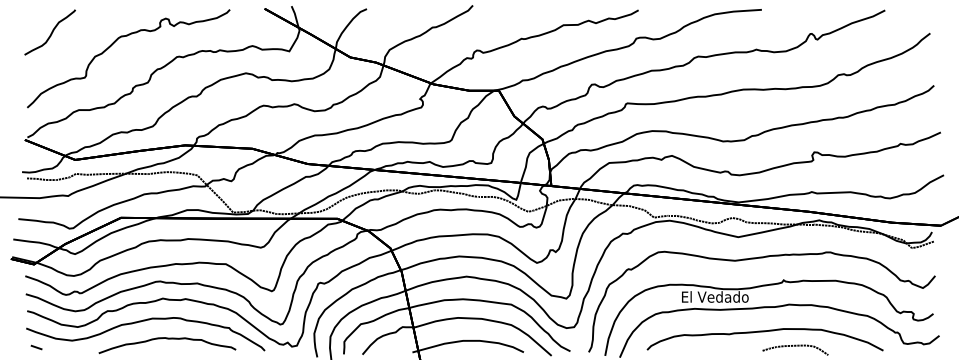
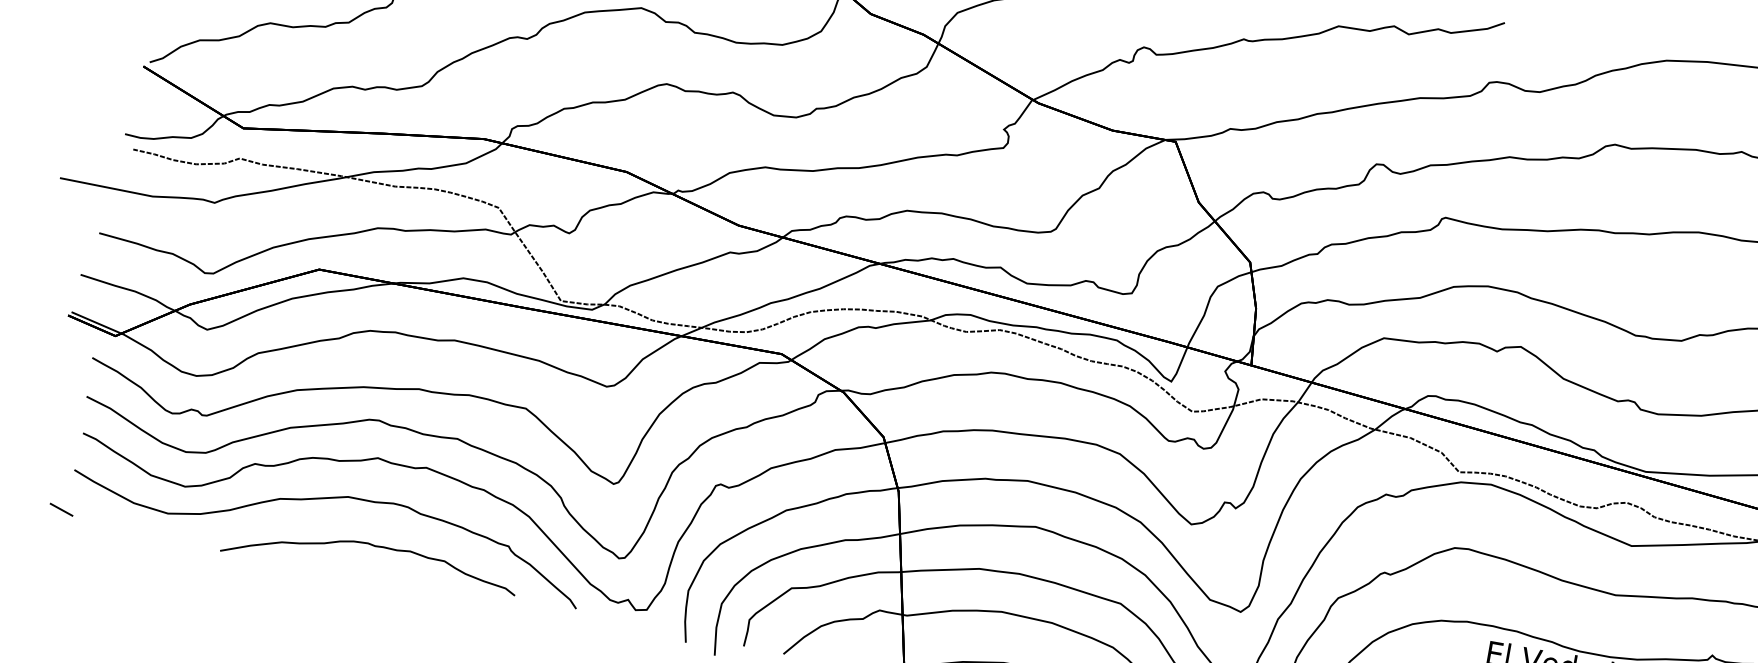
line: (36, 347) -> (61, 509), moved

